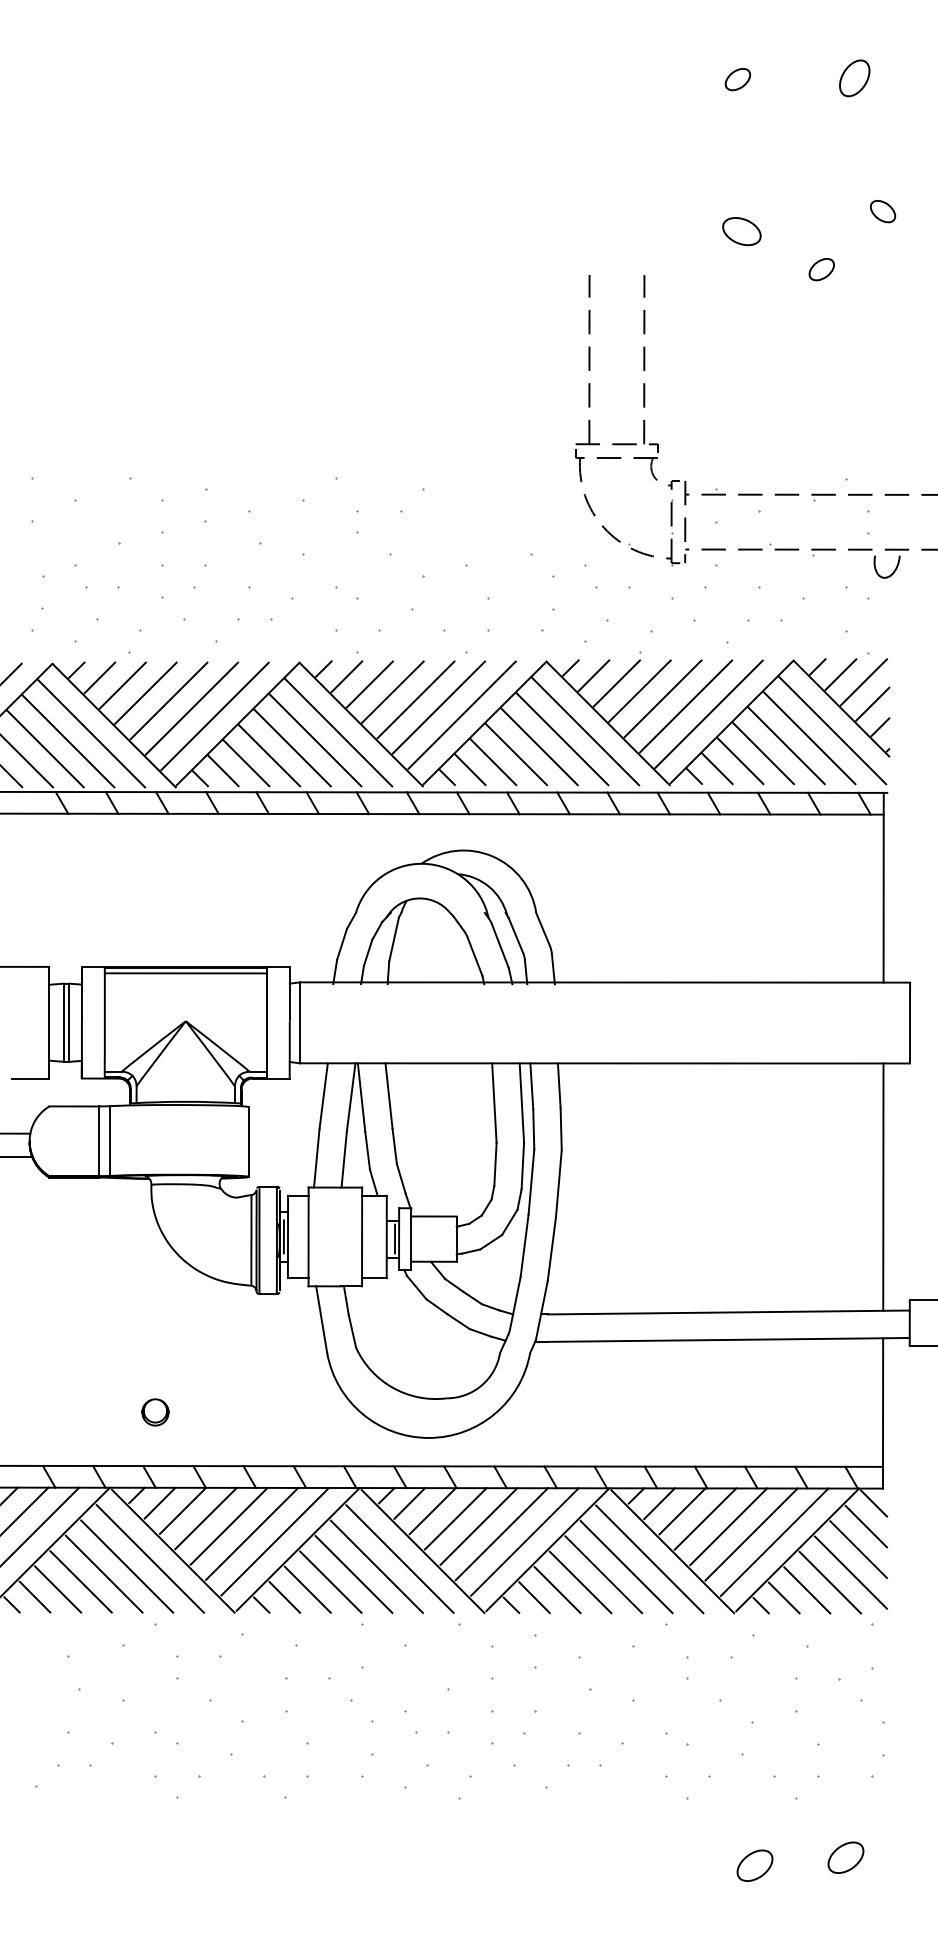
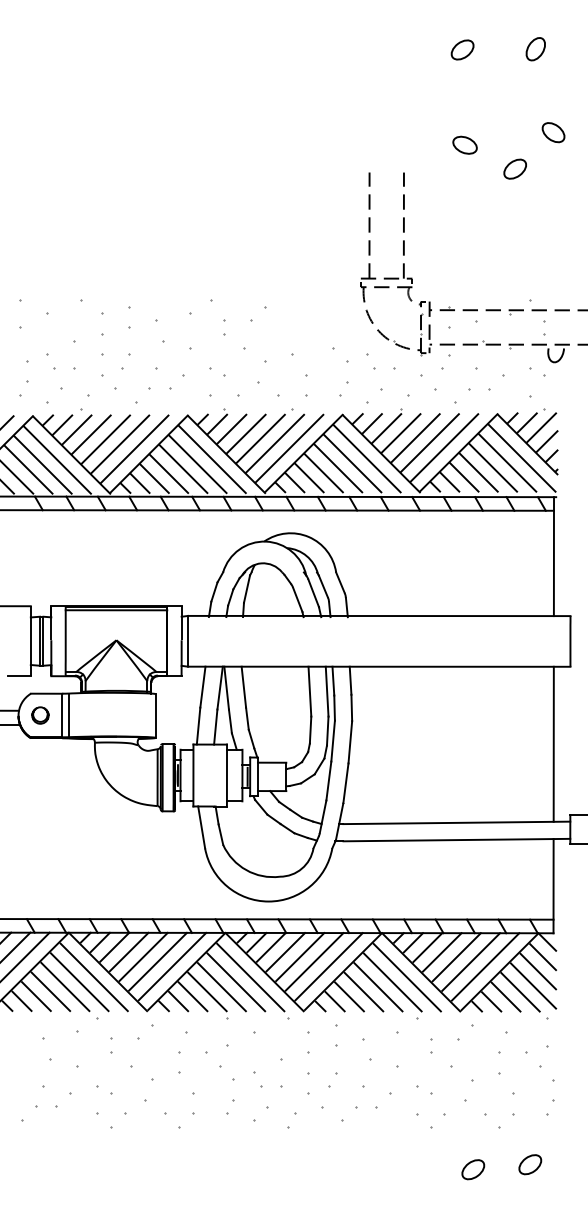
part: (737, 78) -> (462, 49), size x1.43
part: (882, 211) -> (553, 132), size x1.43
part: (820, 268) -> (514, 168), size x1.43
part: (155, 1412) -> (40, 715), moved

